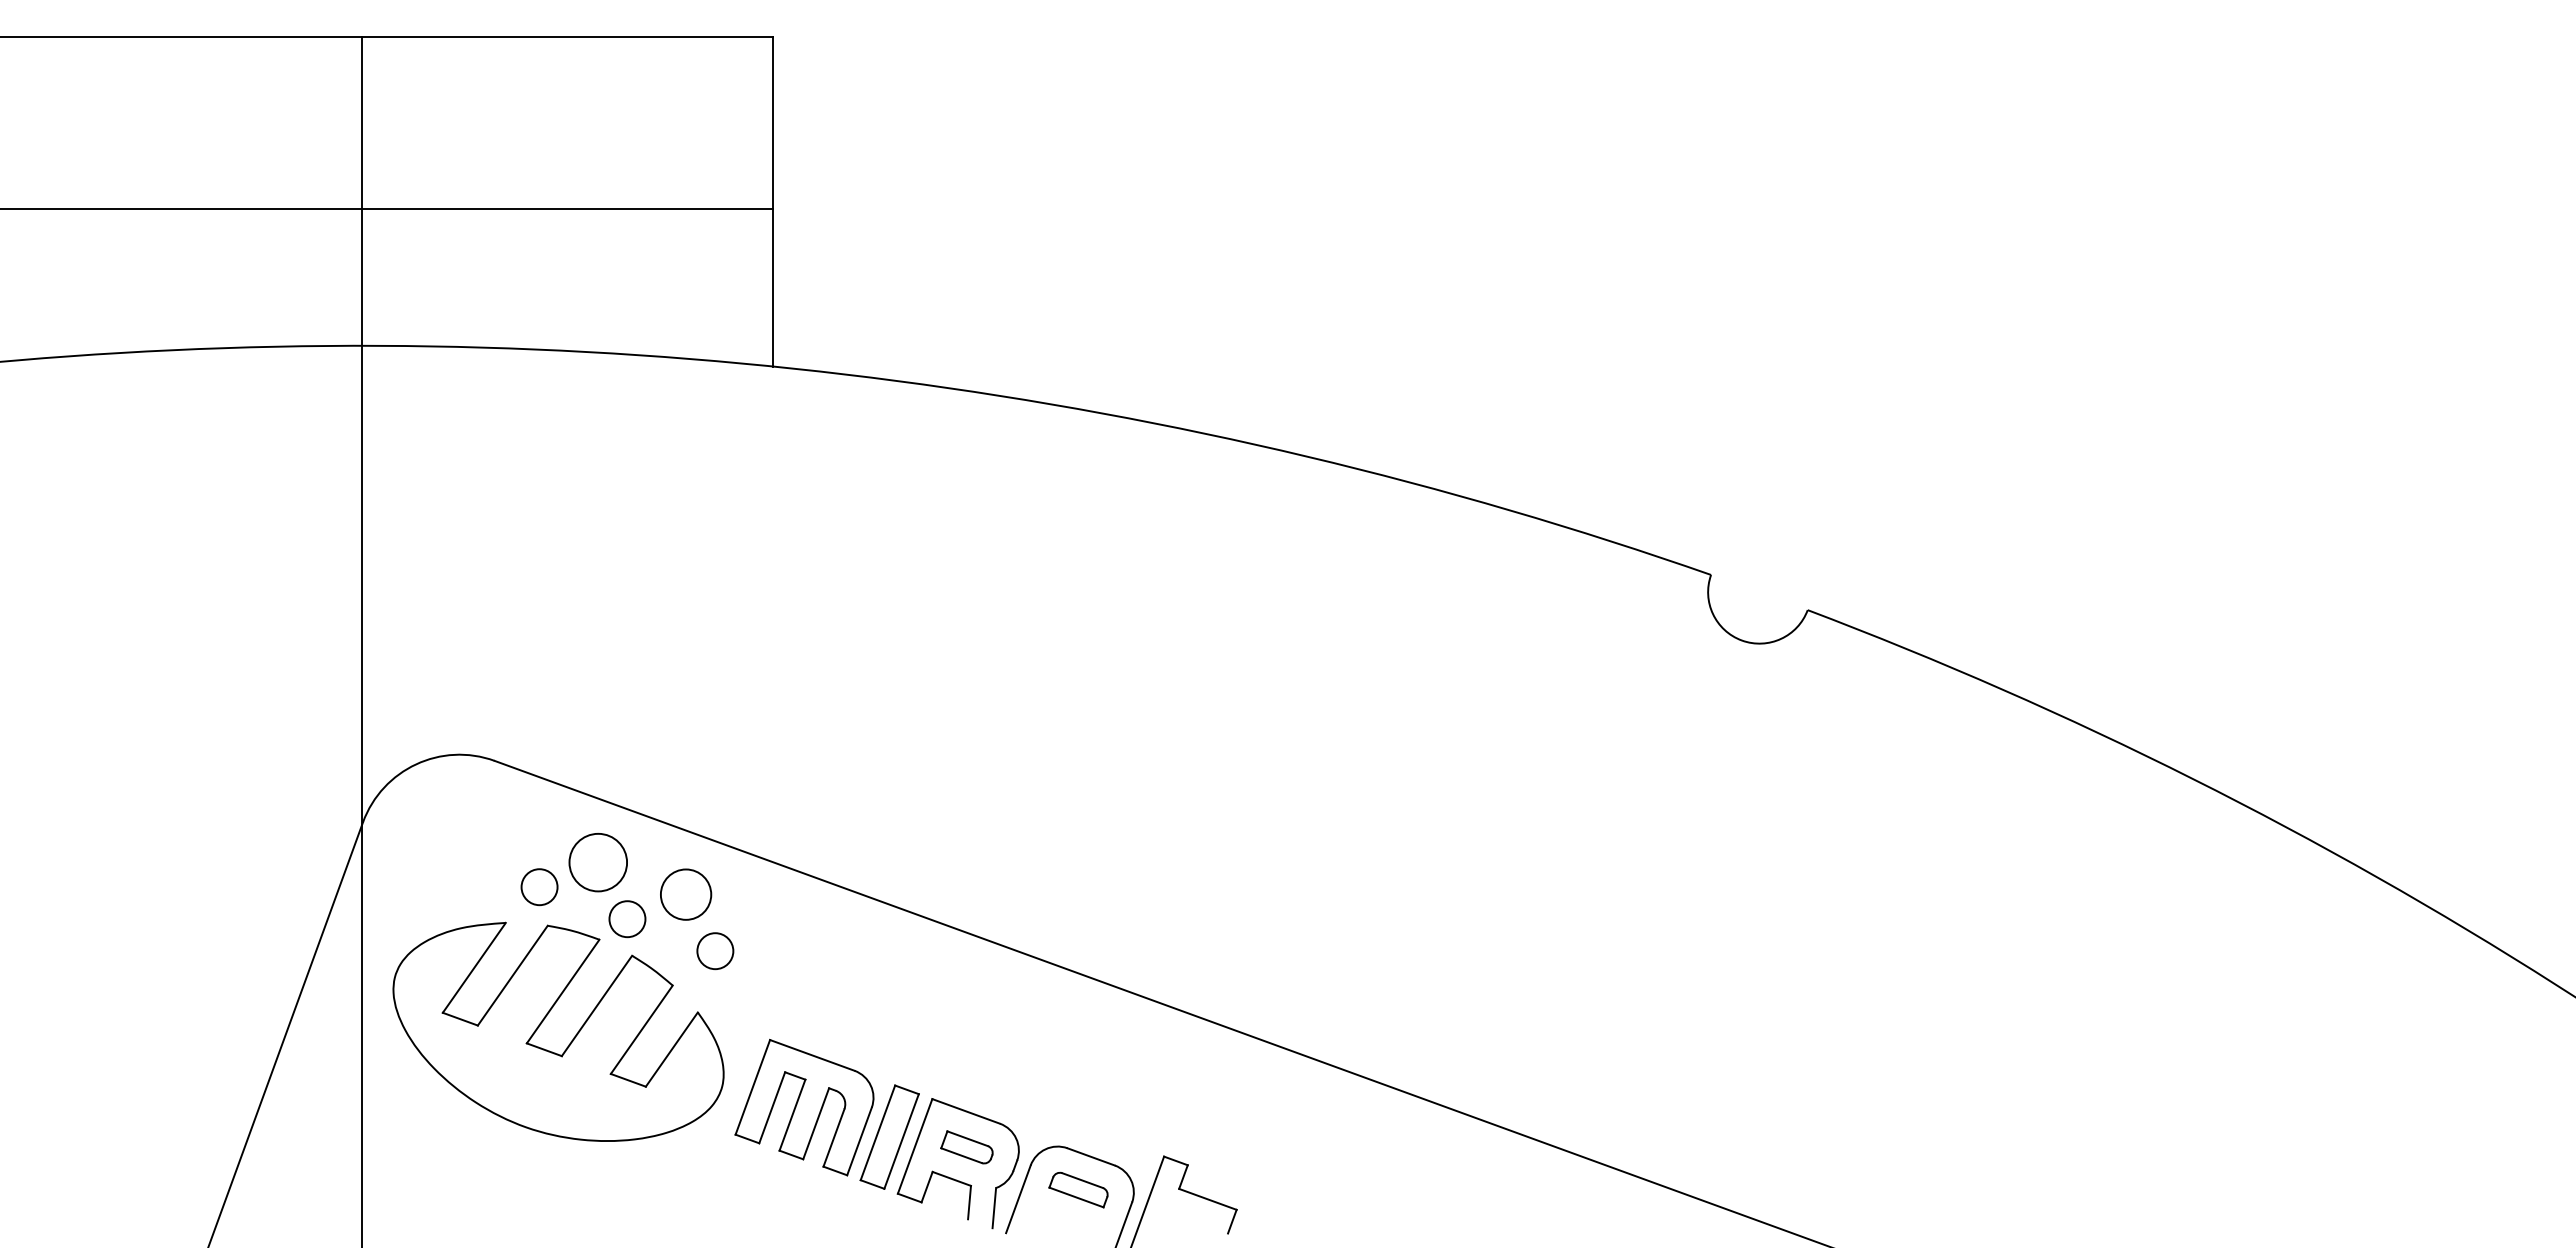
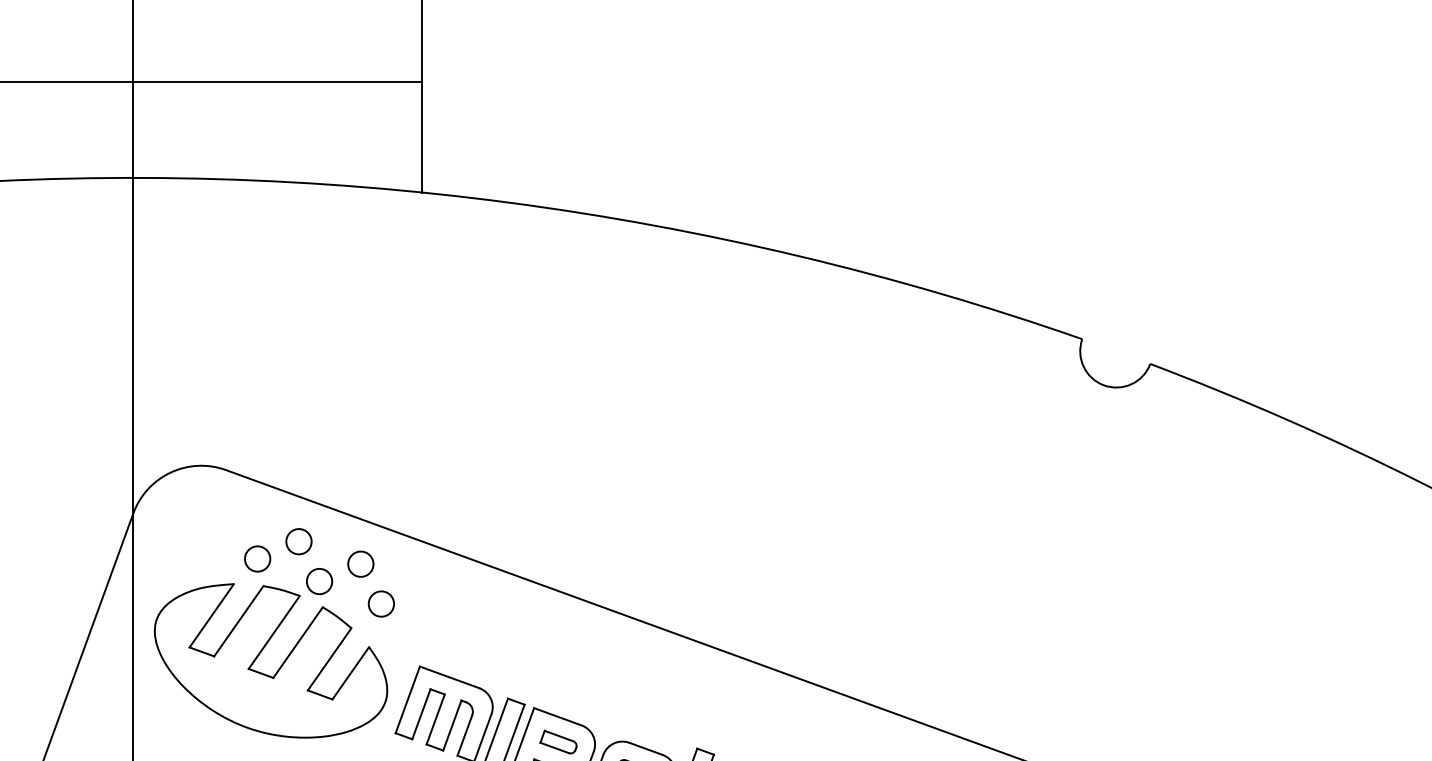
circle: (598, 862) -> (299, 541), size x0.62
circle: (686, 894) -> (361, 564), size x0.71

